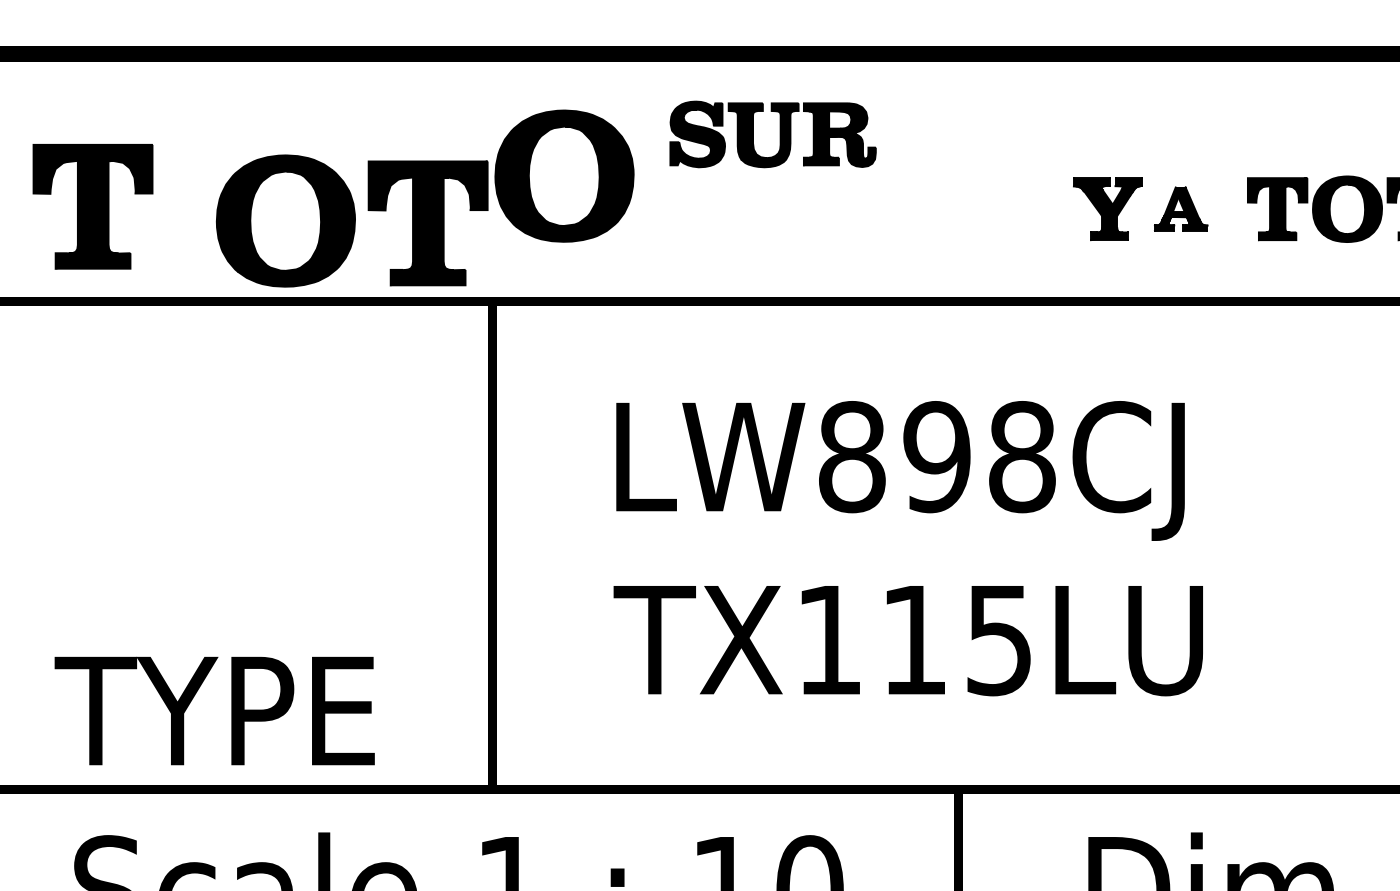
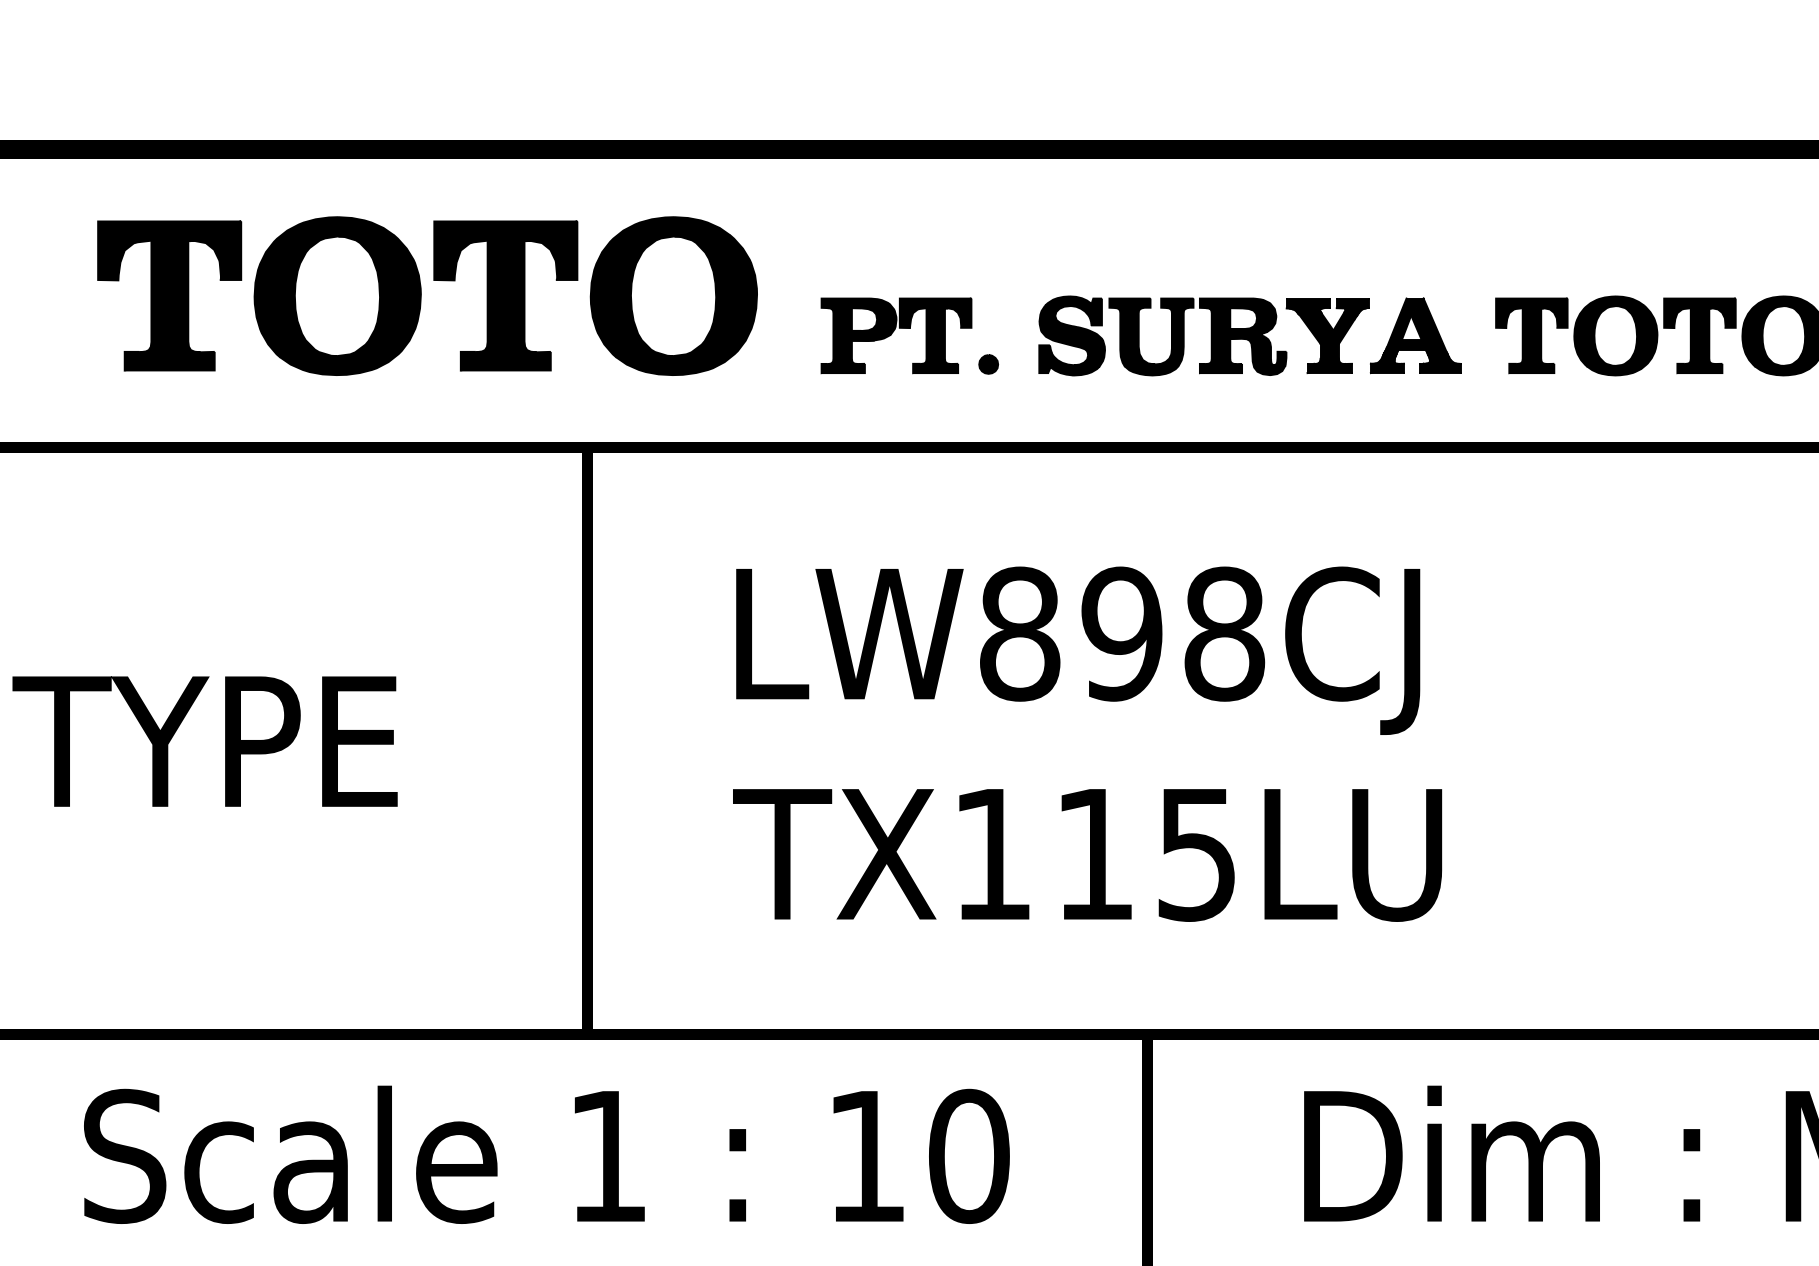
part: (780, 134) -> (1171, 335), moved
part: (760, 203) -> (909, 328), added
part: (92, 206) -> (169, 295), moved
part: (1180, 208) -> (1415, 335), size x1.43
part: (285, 220) -> (337, 295), moved
part: (427, 223) -> (505, 295), moved
text: (214, 710) -> (204, 741), moved

